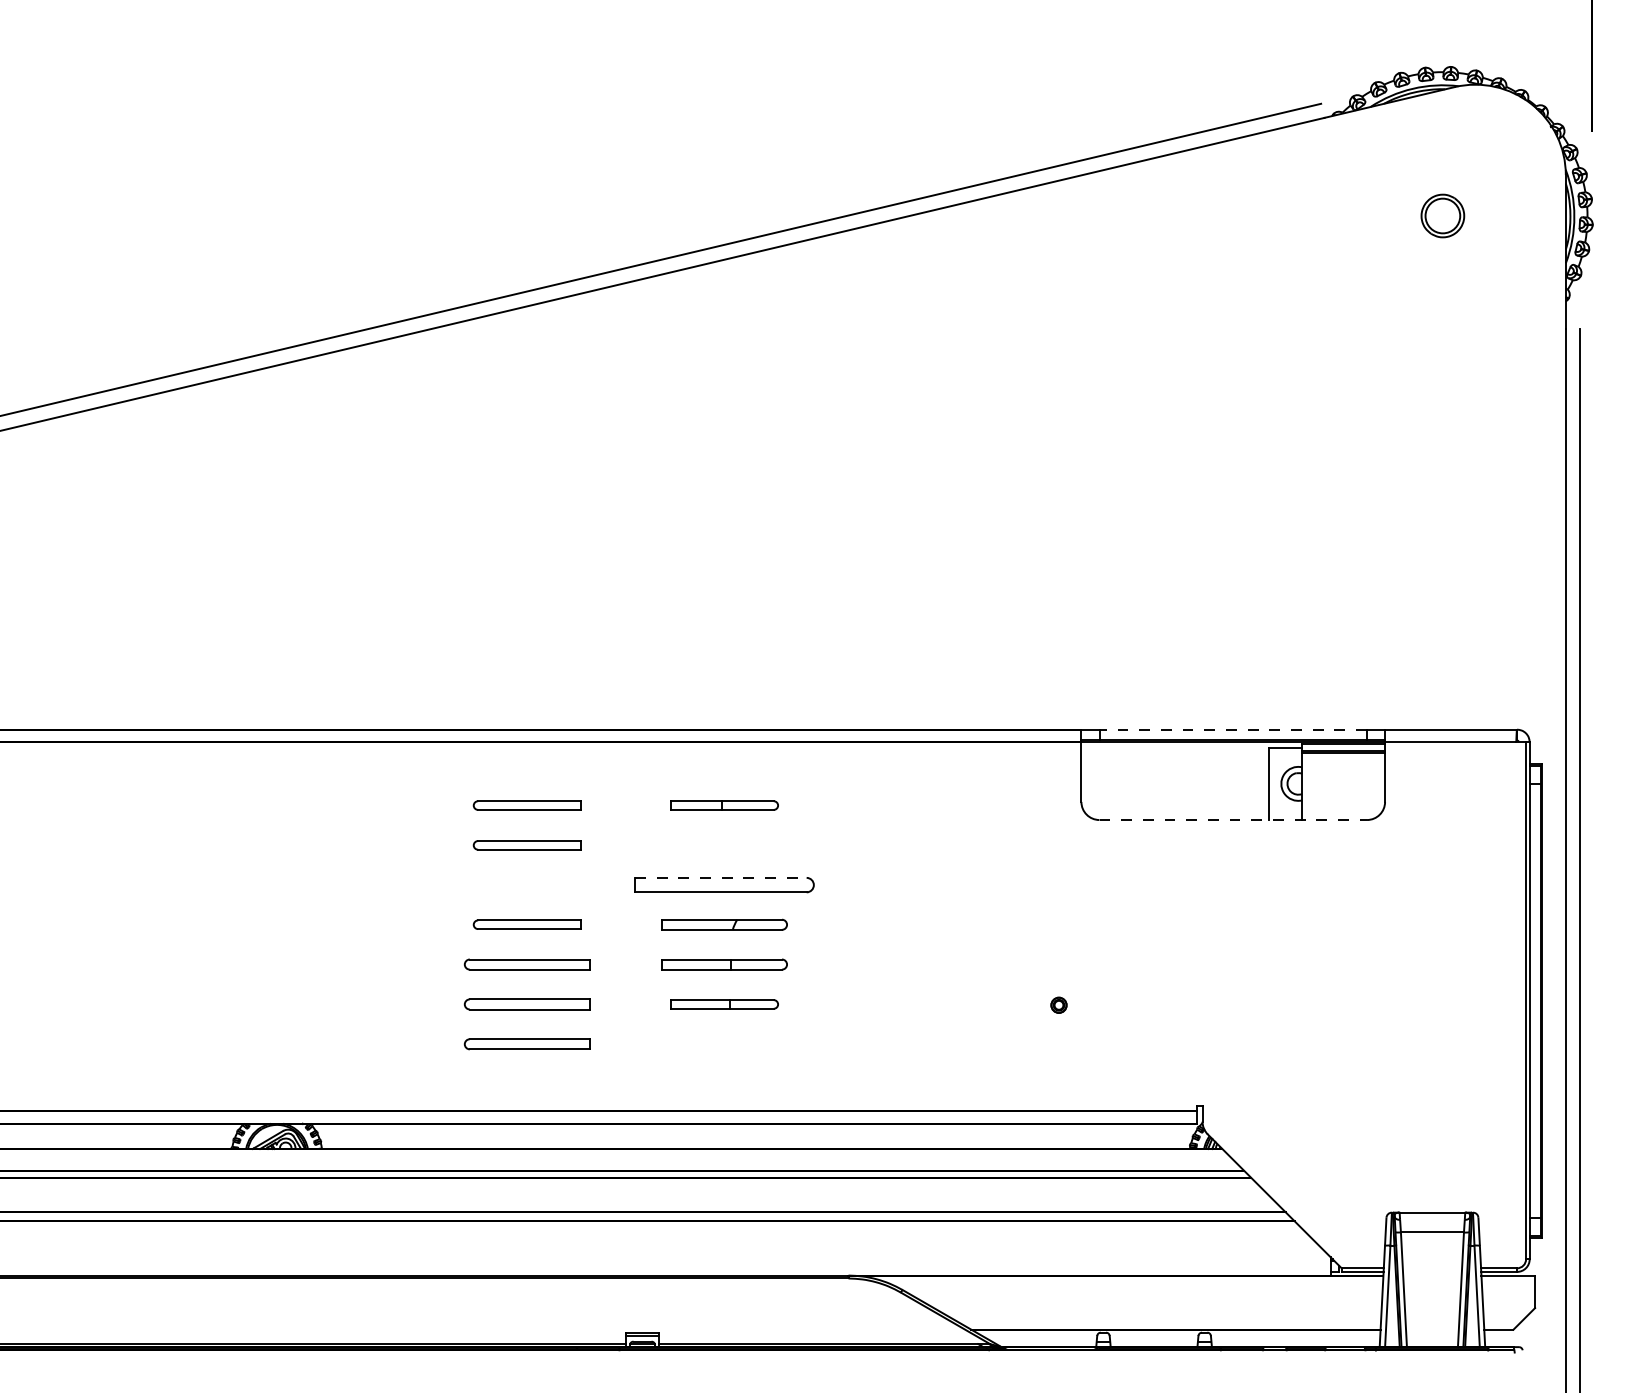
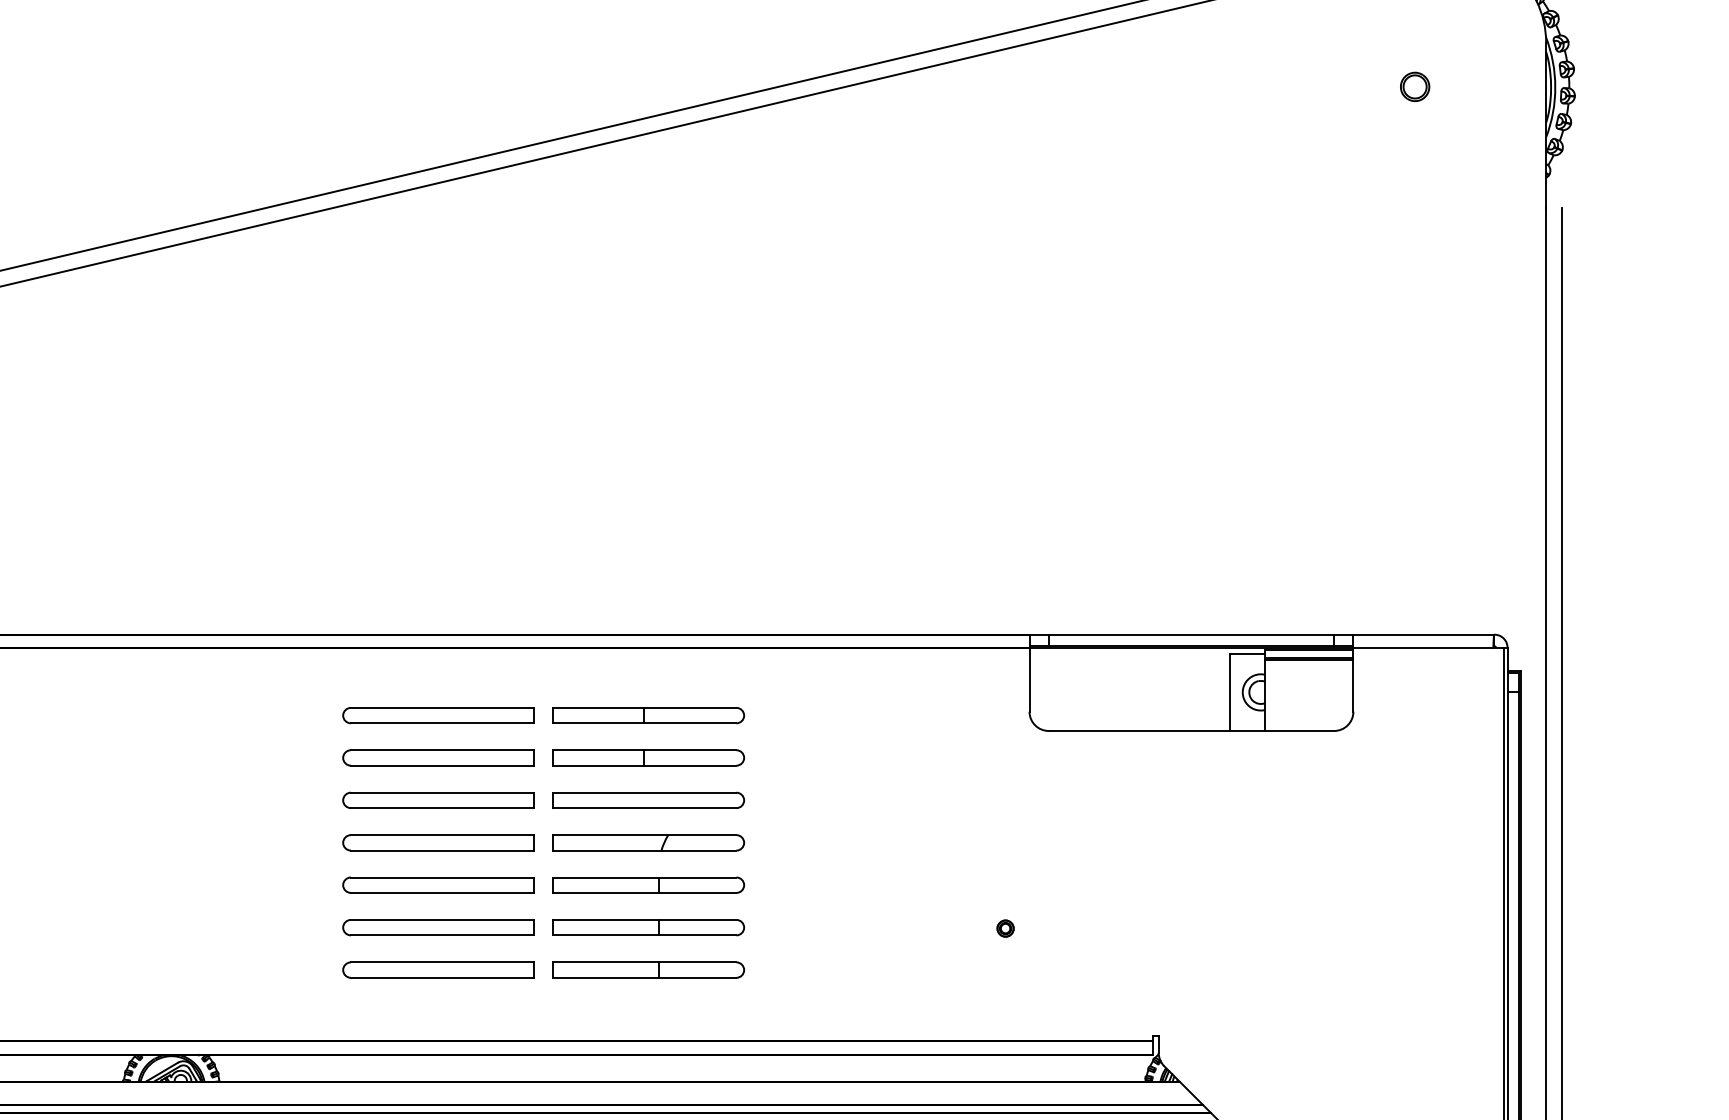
part: (1442, 216) -> (1414, 87), size x0.62
line: (1233, 729) -> (1191, 634), dashed -> solid
part: (527, 805) -> (438, 715), size x1.67
part: (724, 805) -> (648, 715), size x1.67
line: (1233, 820) -> (1191, 731), dashed -> solid
part: (527, 845) -> (438, 758), size x1.67
part: (724, 845) -> (648, 758), added
line: (720, 877) -> (644, 792), dashed -> solid
part: (527, 885) -> (438, 800), added
part: (527, 924) -> (438, 842), size x1.67
part: (724, 924) -> (648, 842), size x1.43
part: (527, 964) -> (438, 885), size x1.43
part: (724, 964) -> (648, 885), size x1.43
part: (527, 1004) -> (438, 927), size x1.43
part: (724, 1004) -> (648, 927), size x1.67
part: (527, 1044) -> (438, 970), size x1.43
part: (724, 1044) -> (648, 970), added

